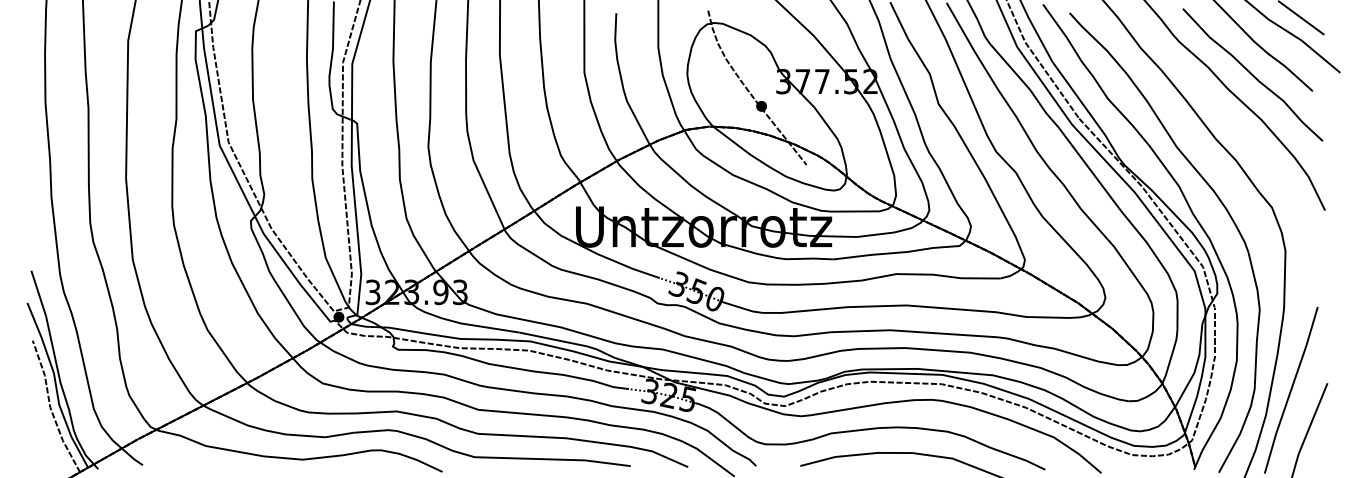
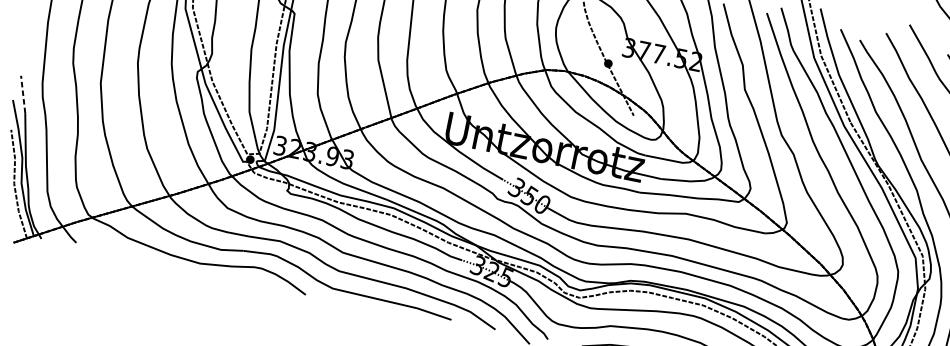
line: (38, 293) -> (22, 94), solid -> dashed

